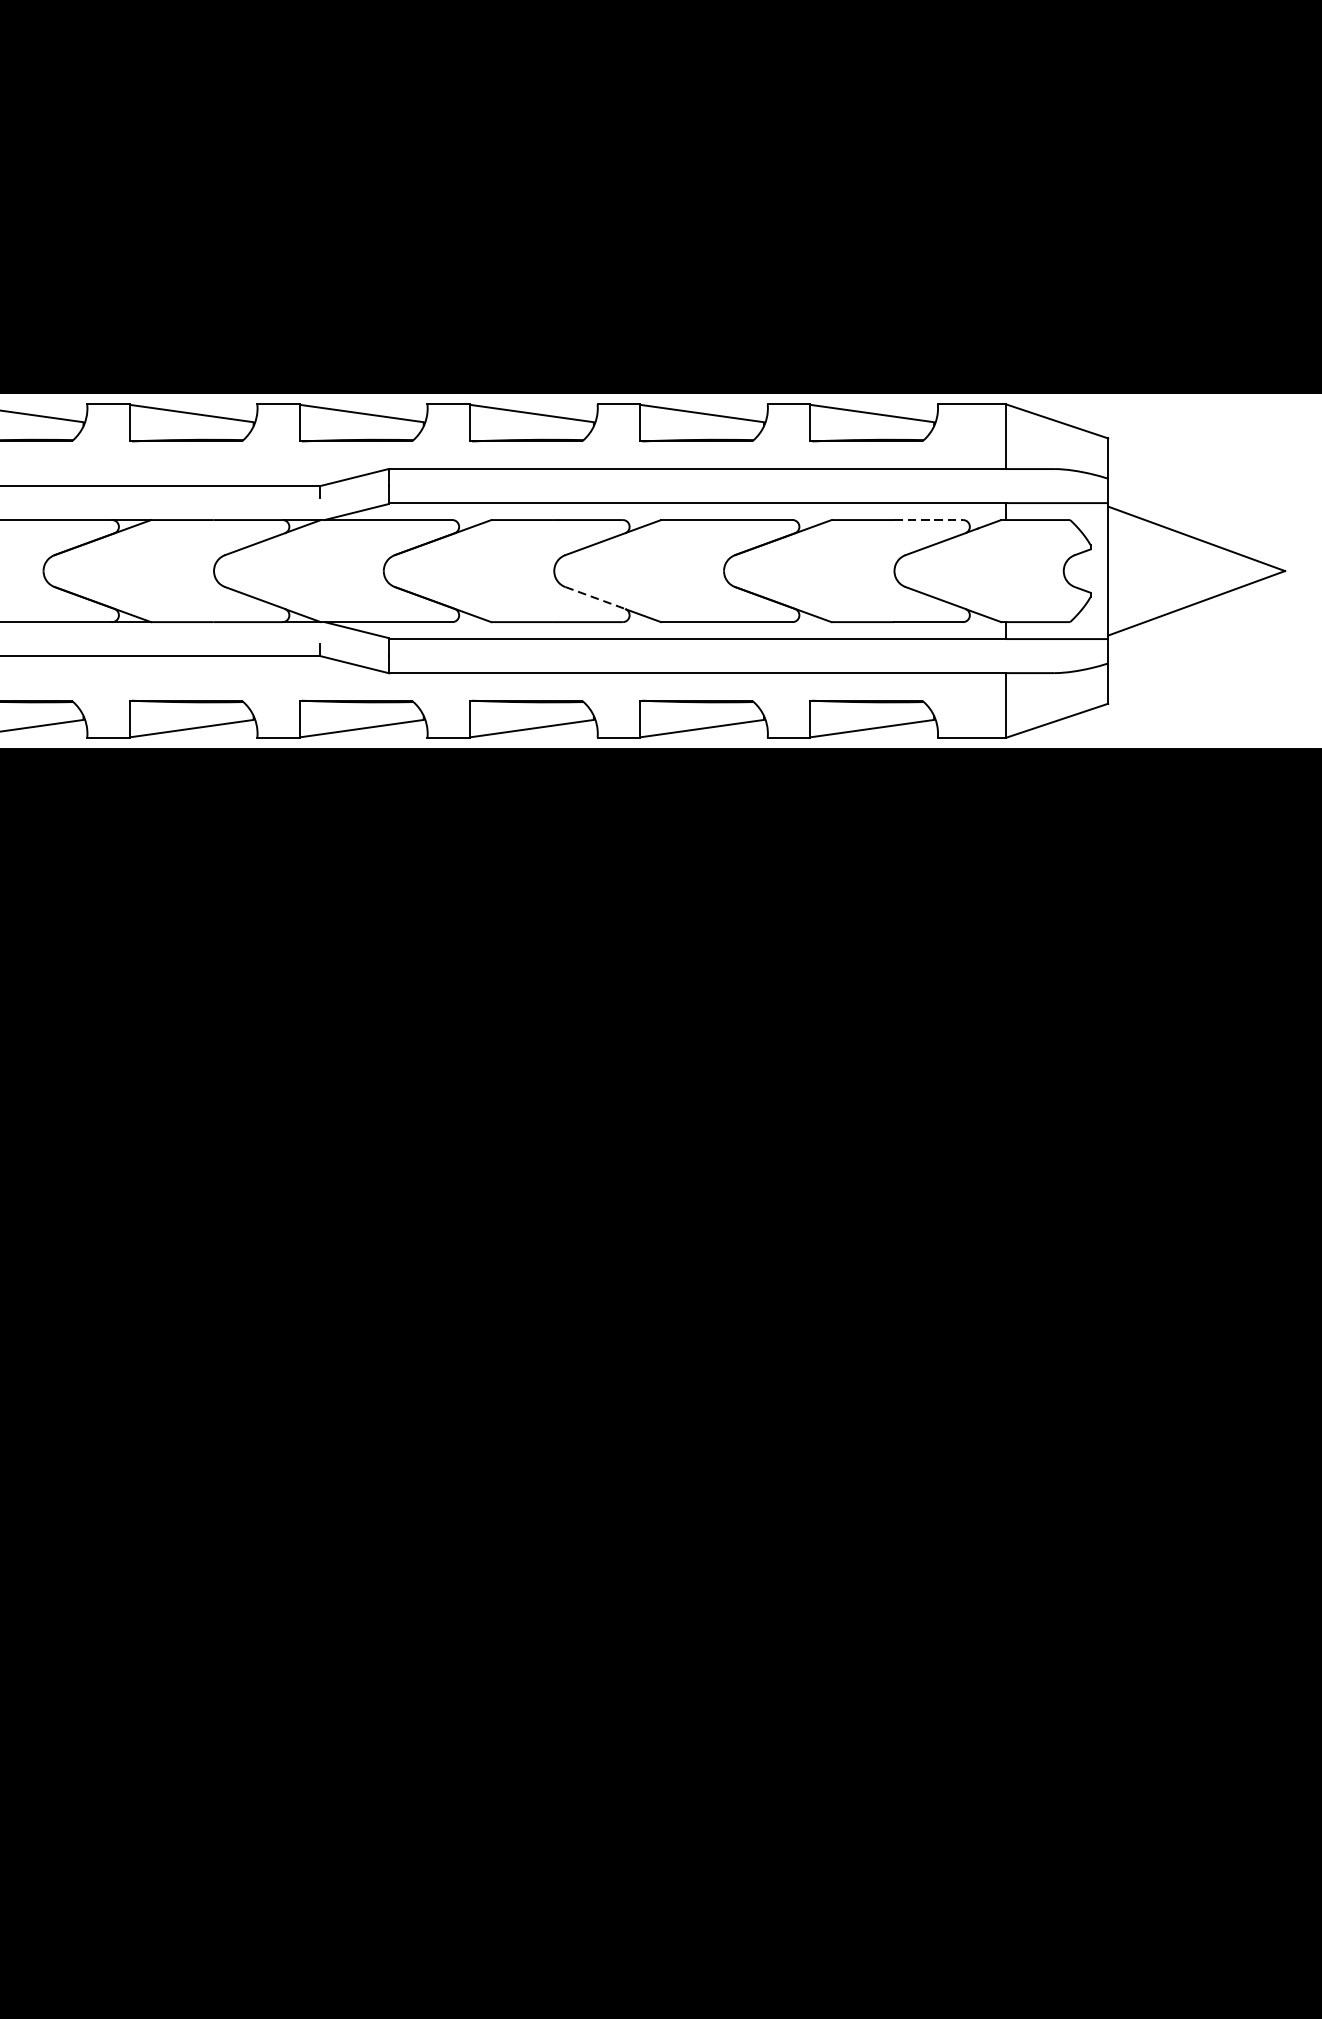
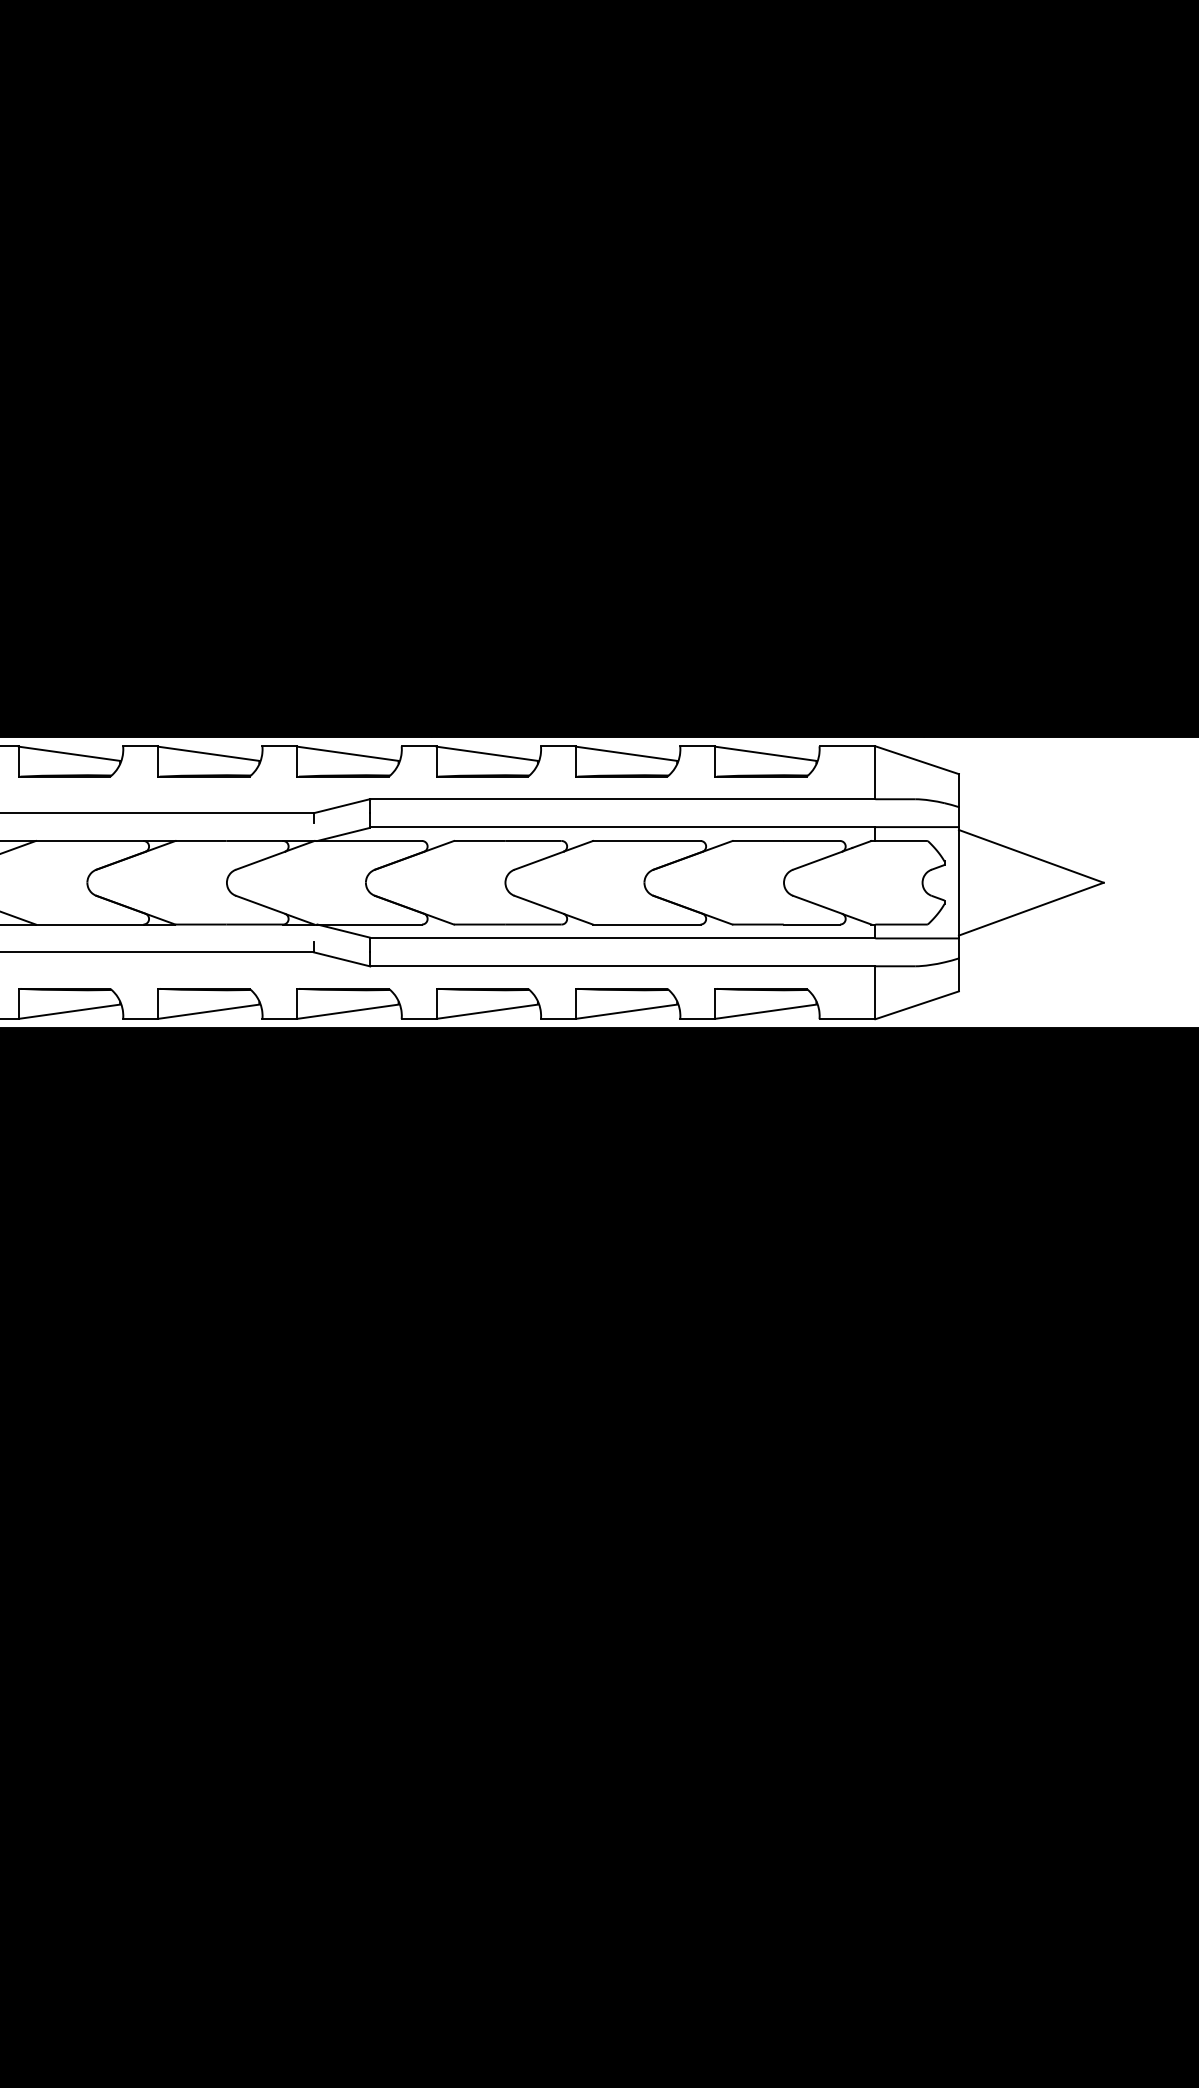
line: (929, 519) -> (812, 840), dashed -> solid
line: (595, 597) -> (539, 904), dashed -> solid

